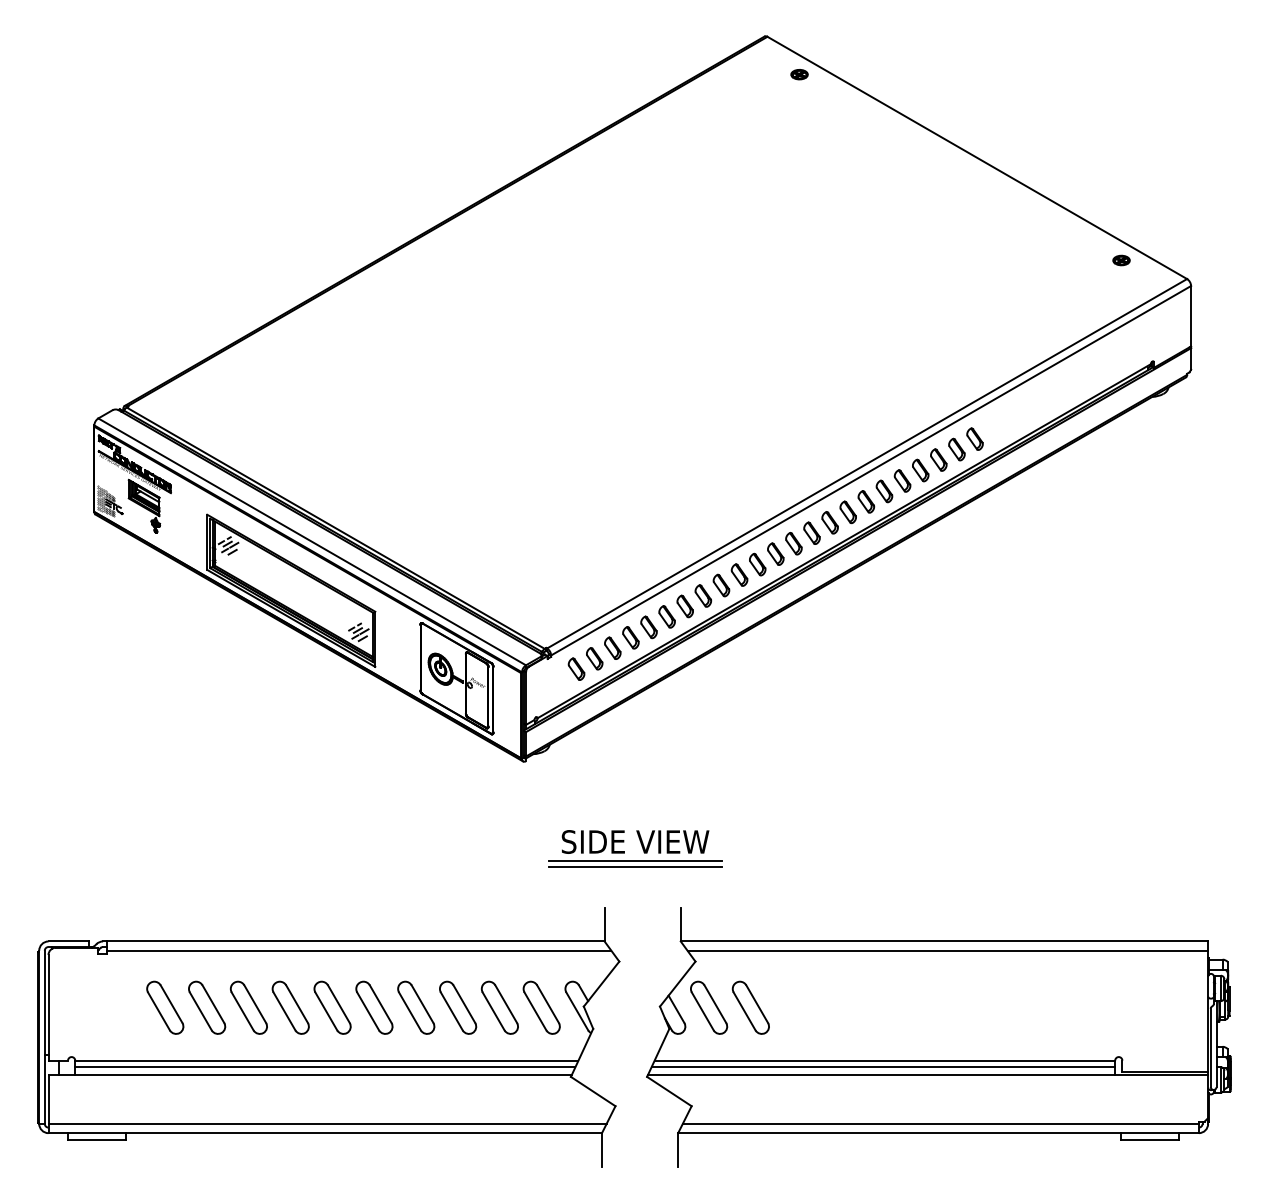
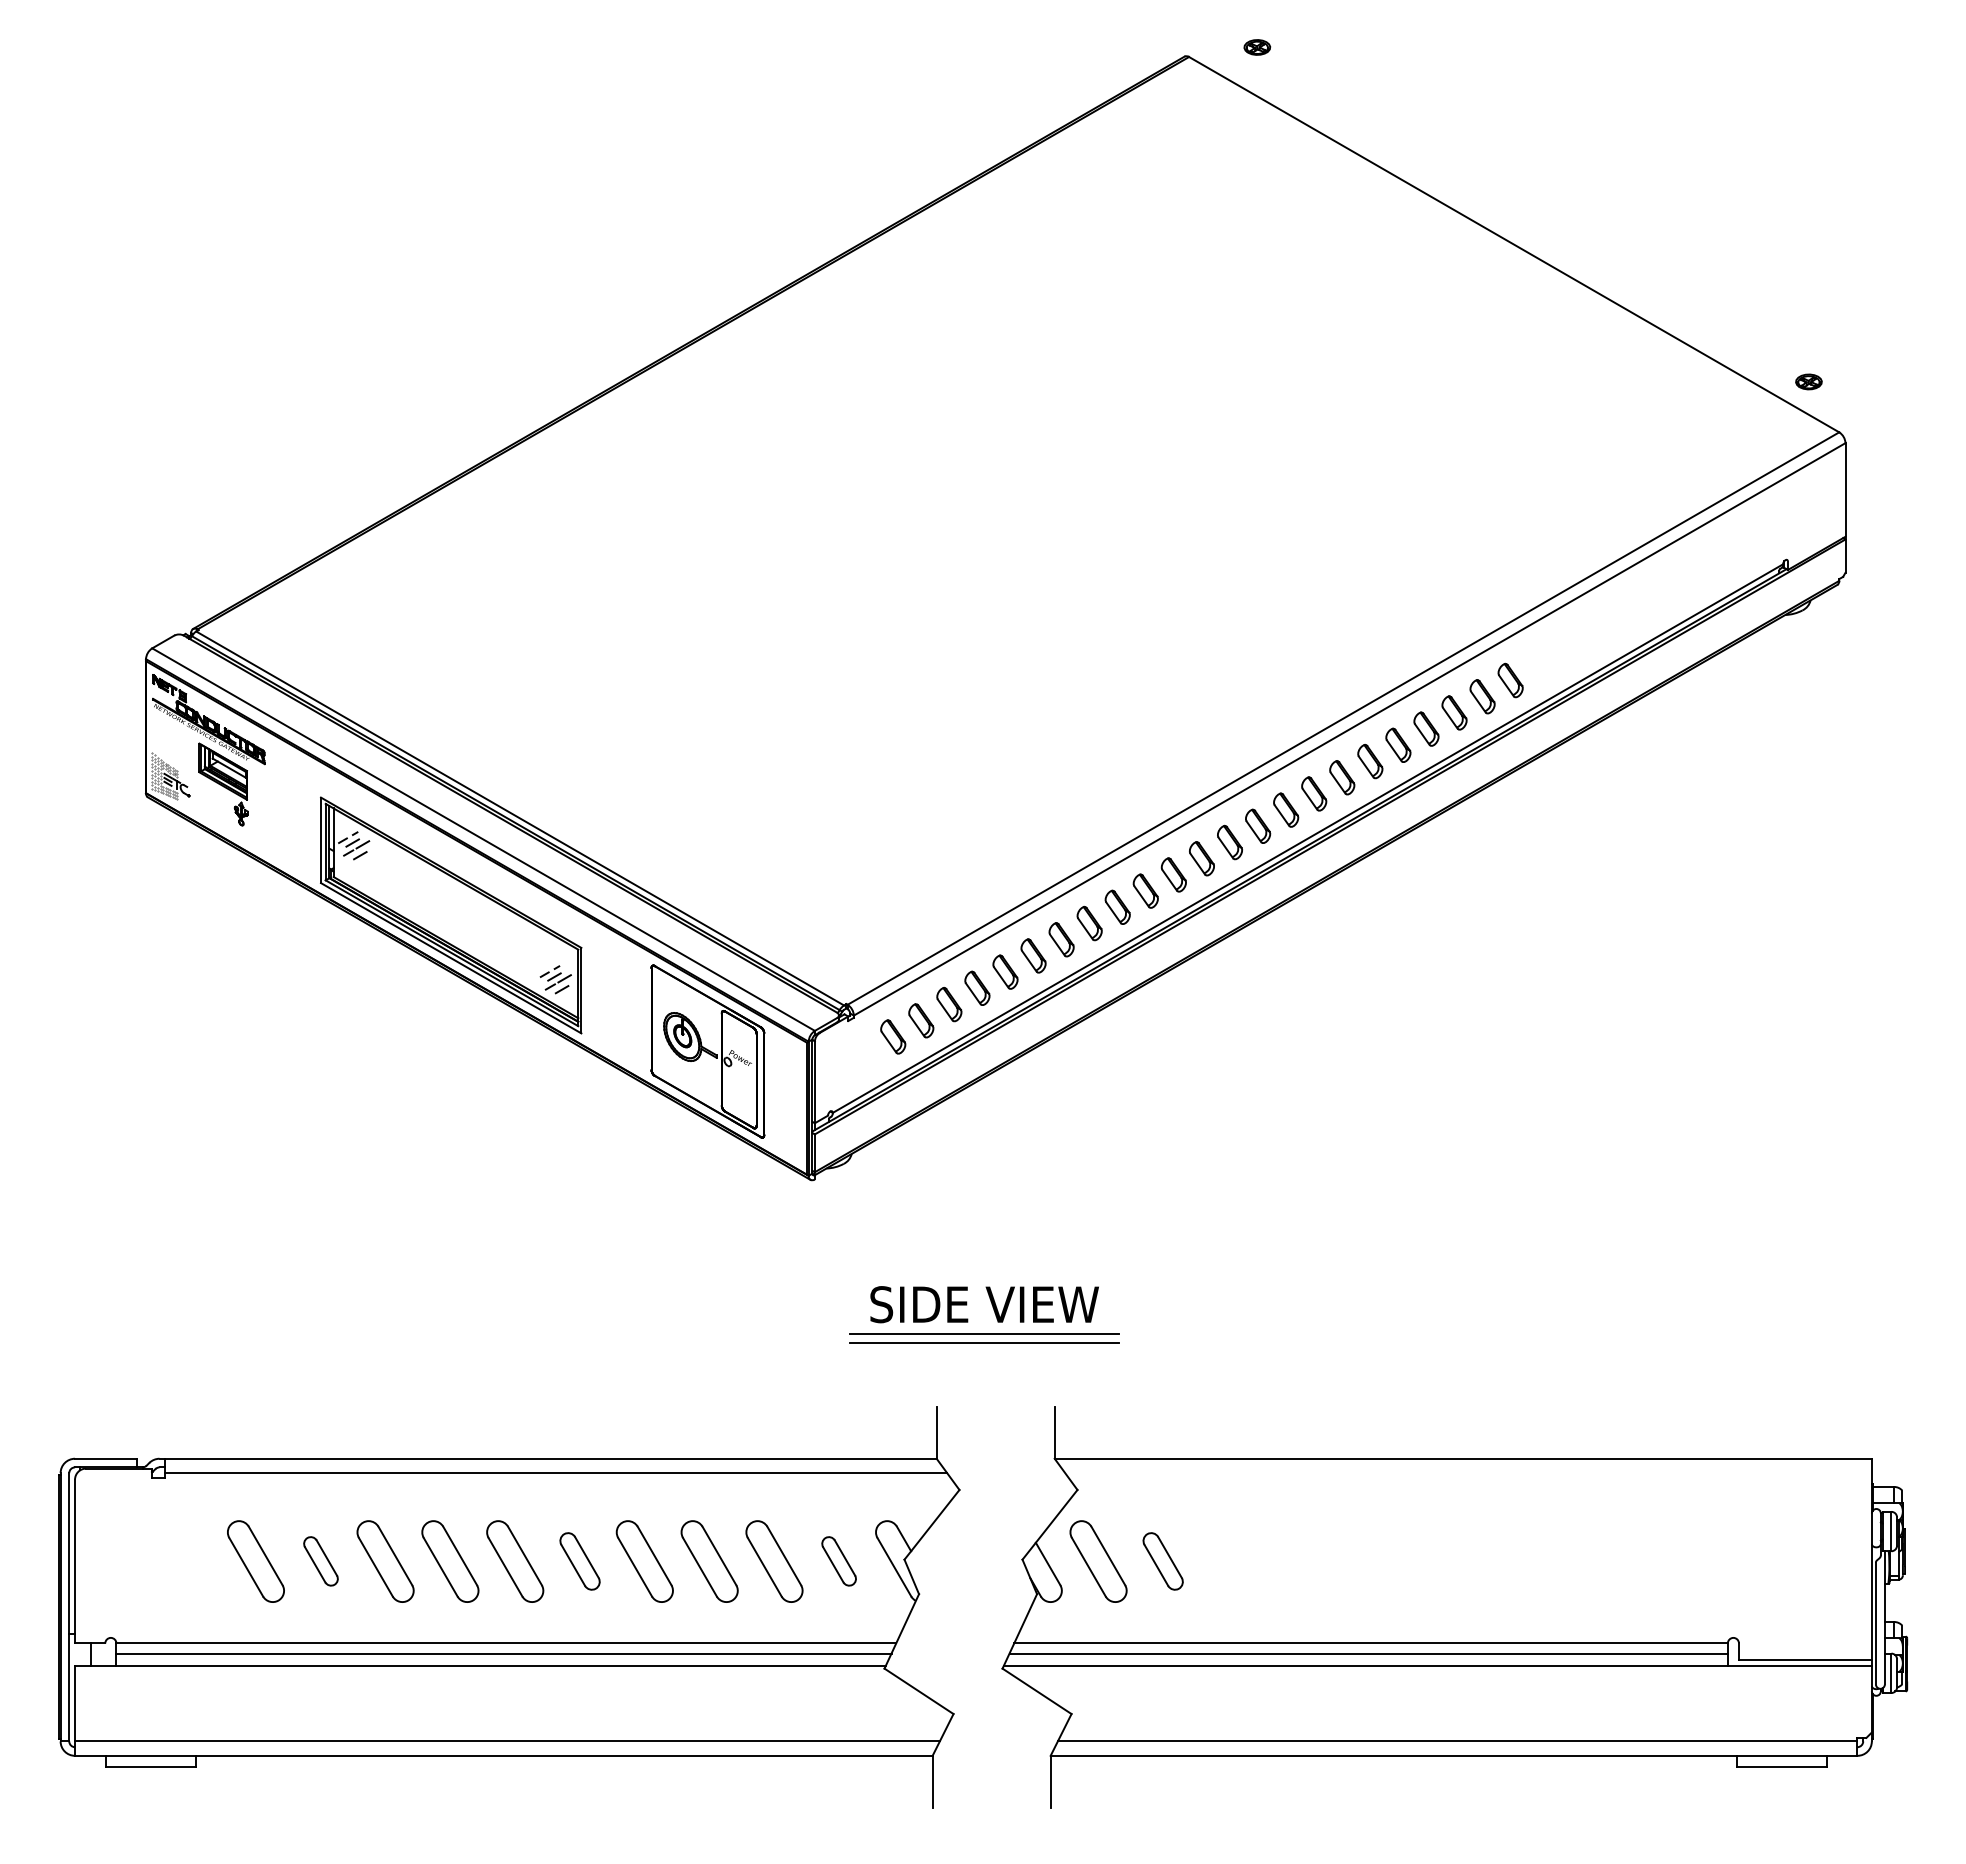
part: (799, 74) -> (1257, 47), moved
part: (1121, 260) -> (1808, 381), moved
line: (947, 950) -> (1467, 1472), removed
part: (207, 1007) -> (321, 1561), size x0.6
part: (374, 1007) -> (580, 1561), size x0.7
part: (541, 1007) -> (838, 1561), size x0.6
part: (750, 1007) -> (1162, 1561), size x0.7

